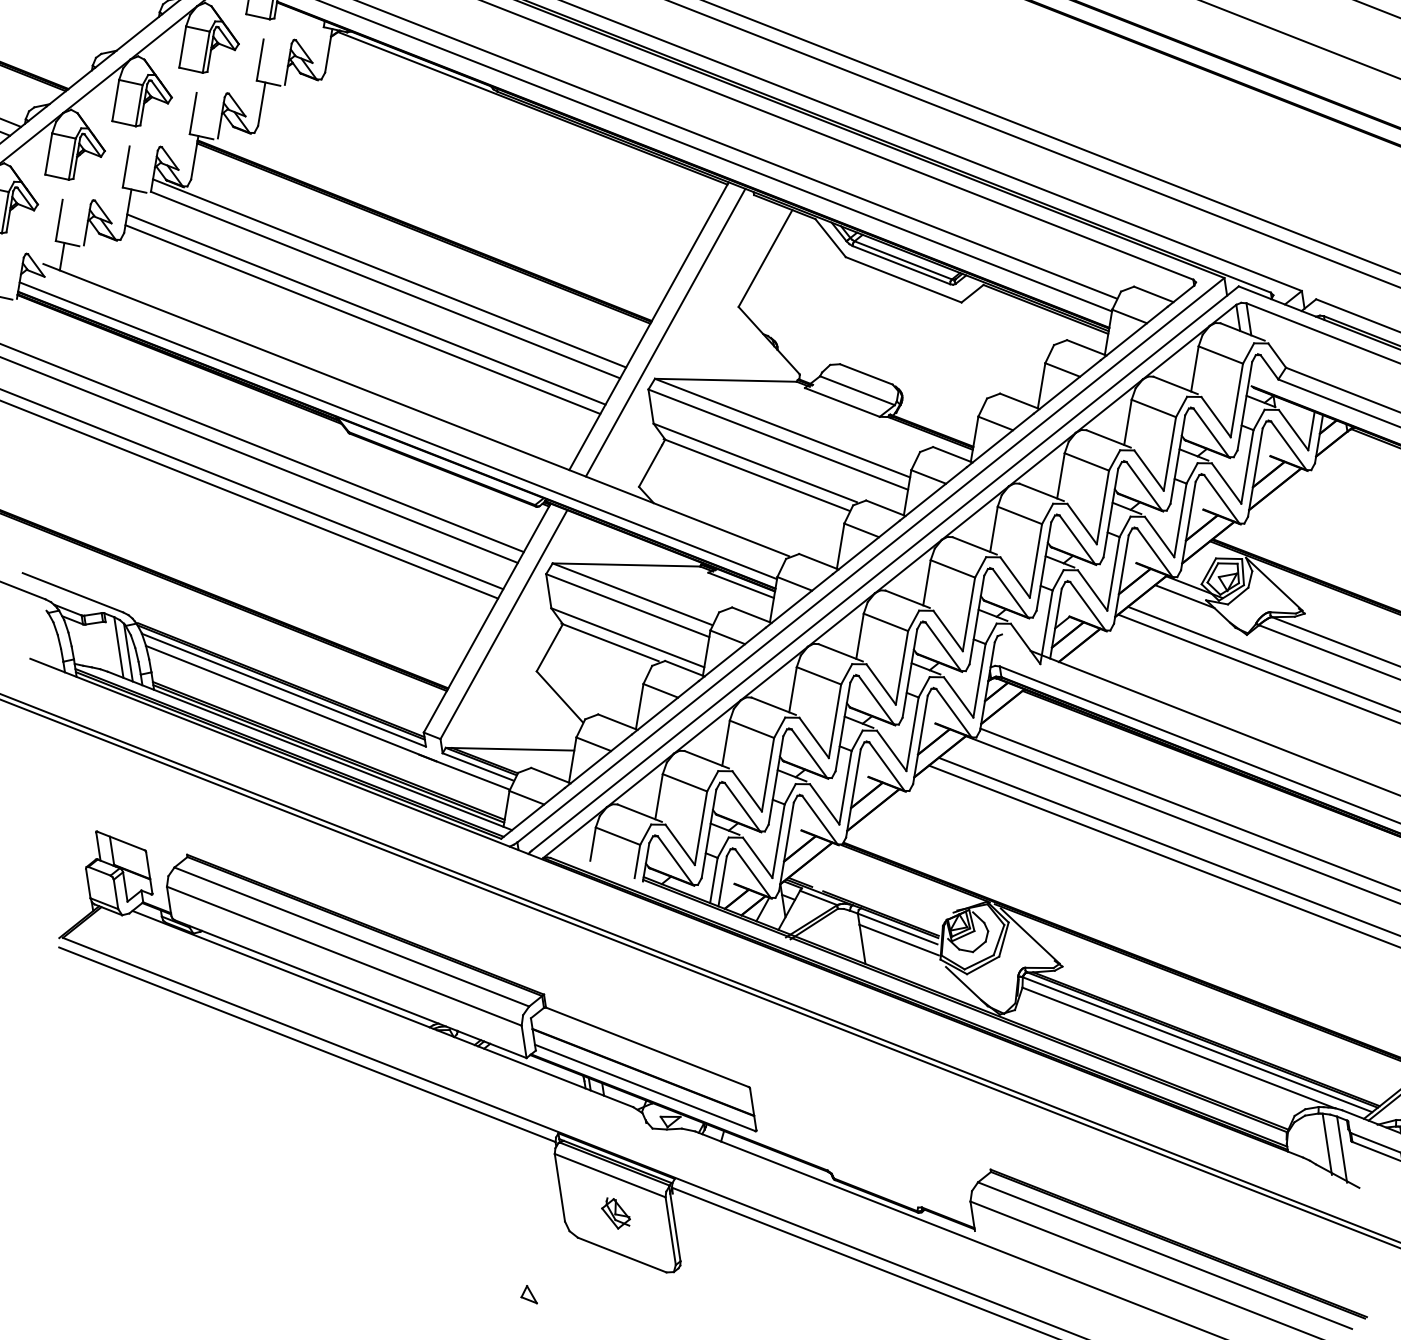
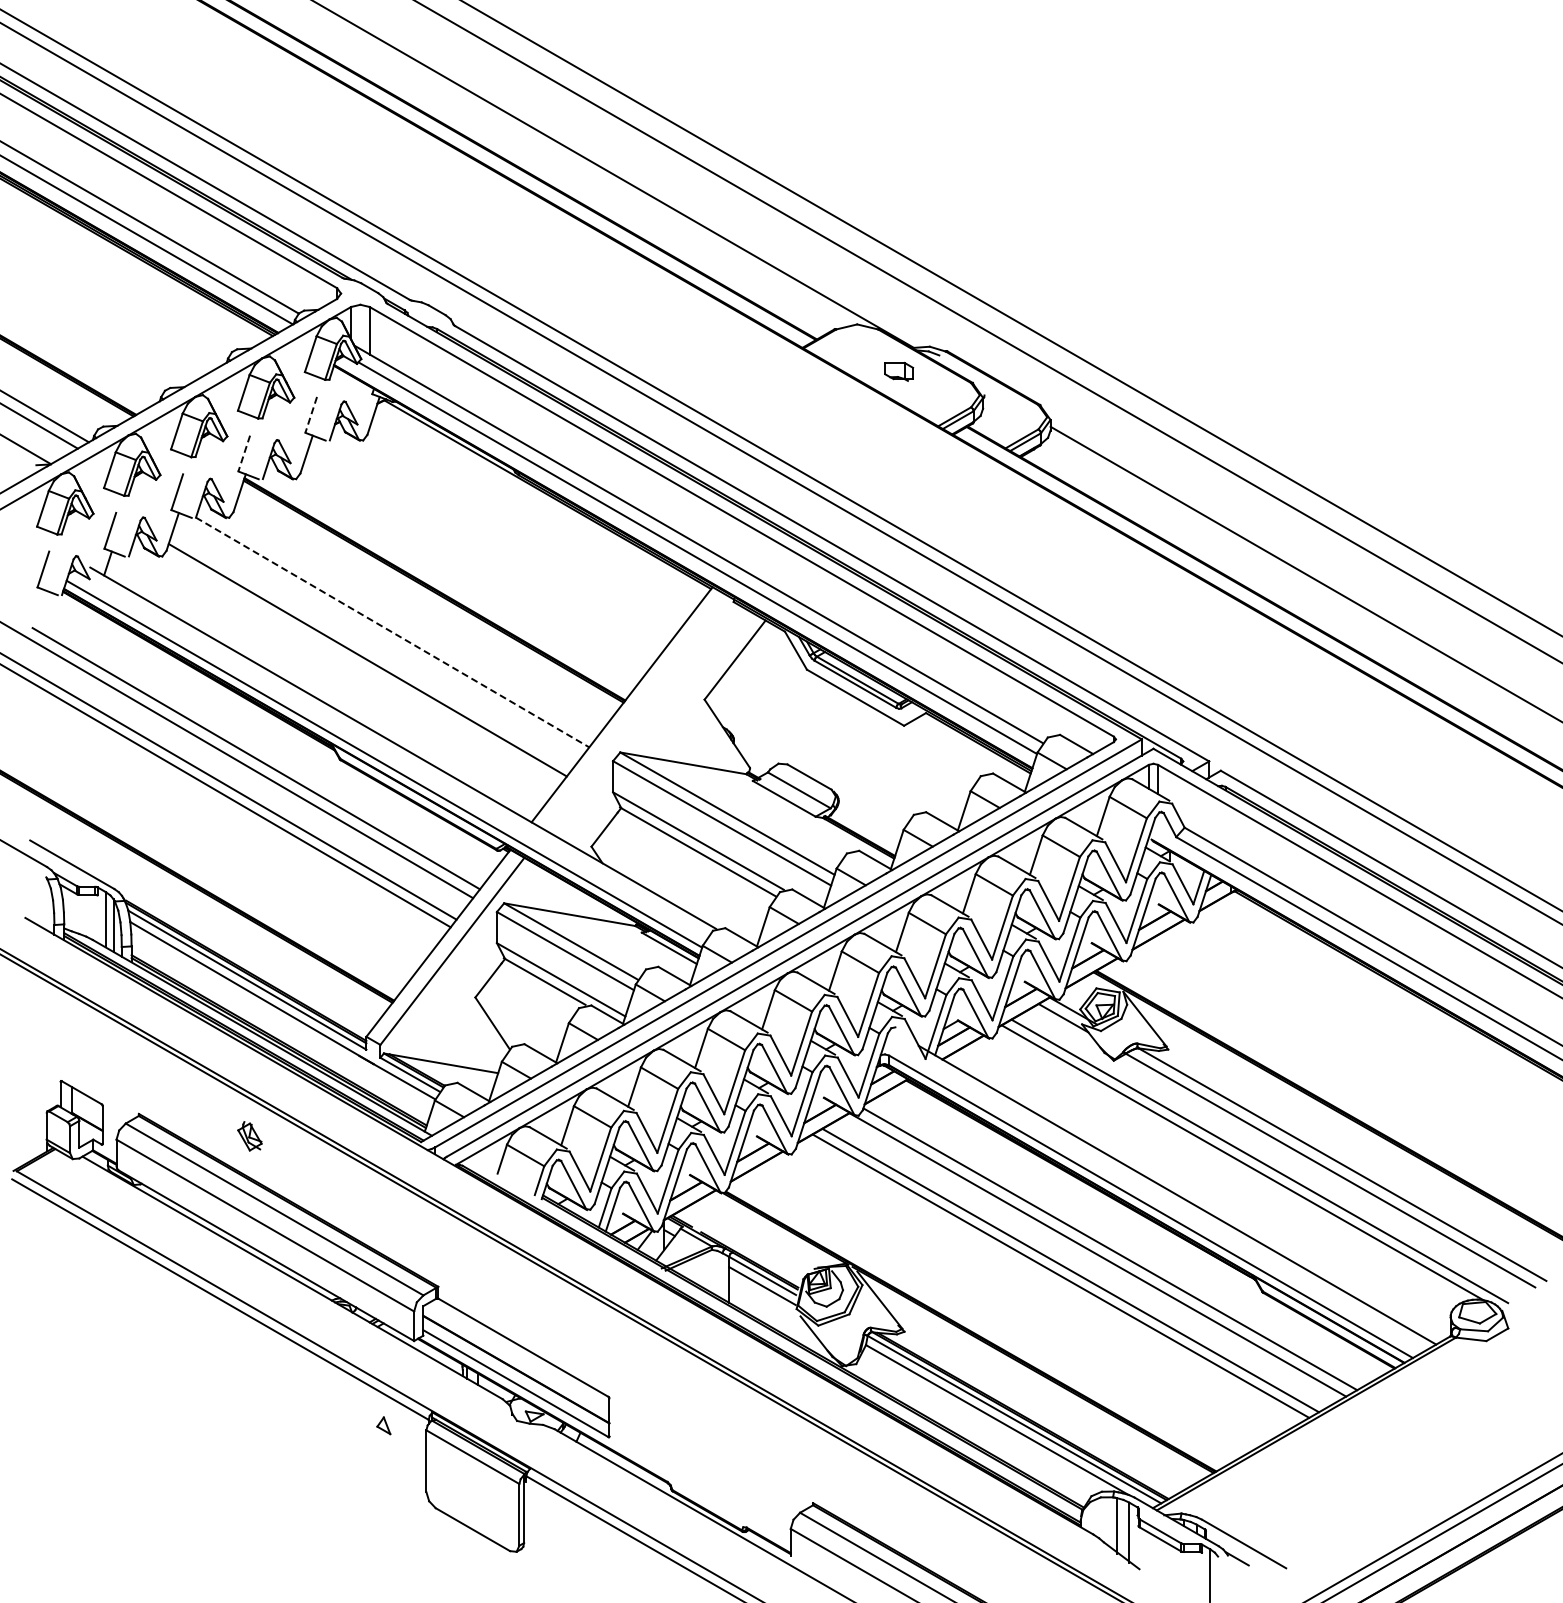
line: (260, 59) -> (311, 414), solid -> dashed
line: (193, 113) -> (244, 453), solid -> dashed
line: (389, 273) -> (397, 622), removed
line: (385, 285) -> (392, 632), solid -> dashed
line: (365, 309) -> (371, 651), removed
line: (664, 332) -> (635, 712), removed
part: (615, 1213) -> (249, 1136), moved
part: (528, 1294) -> (383, 1425), moved

